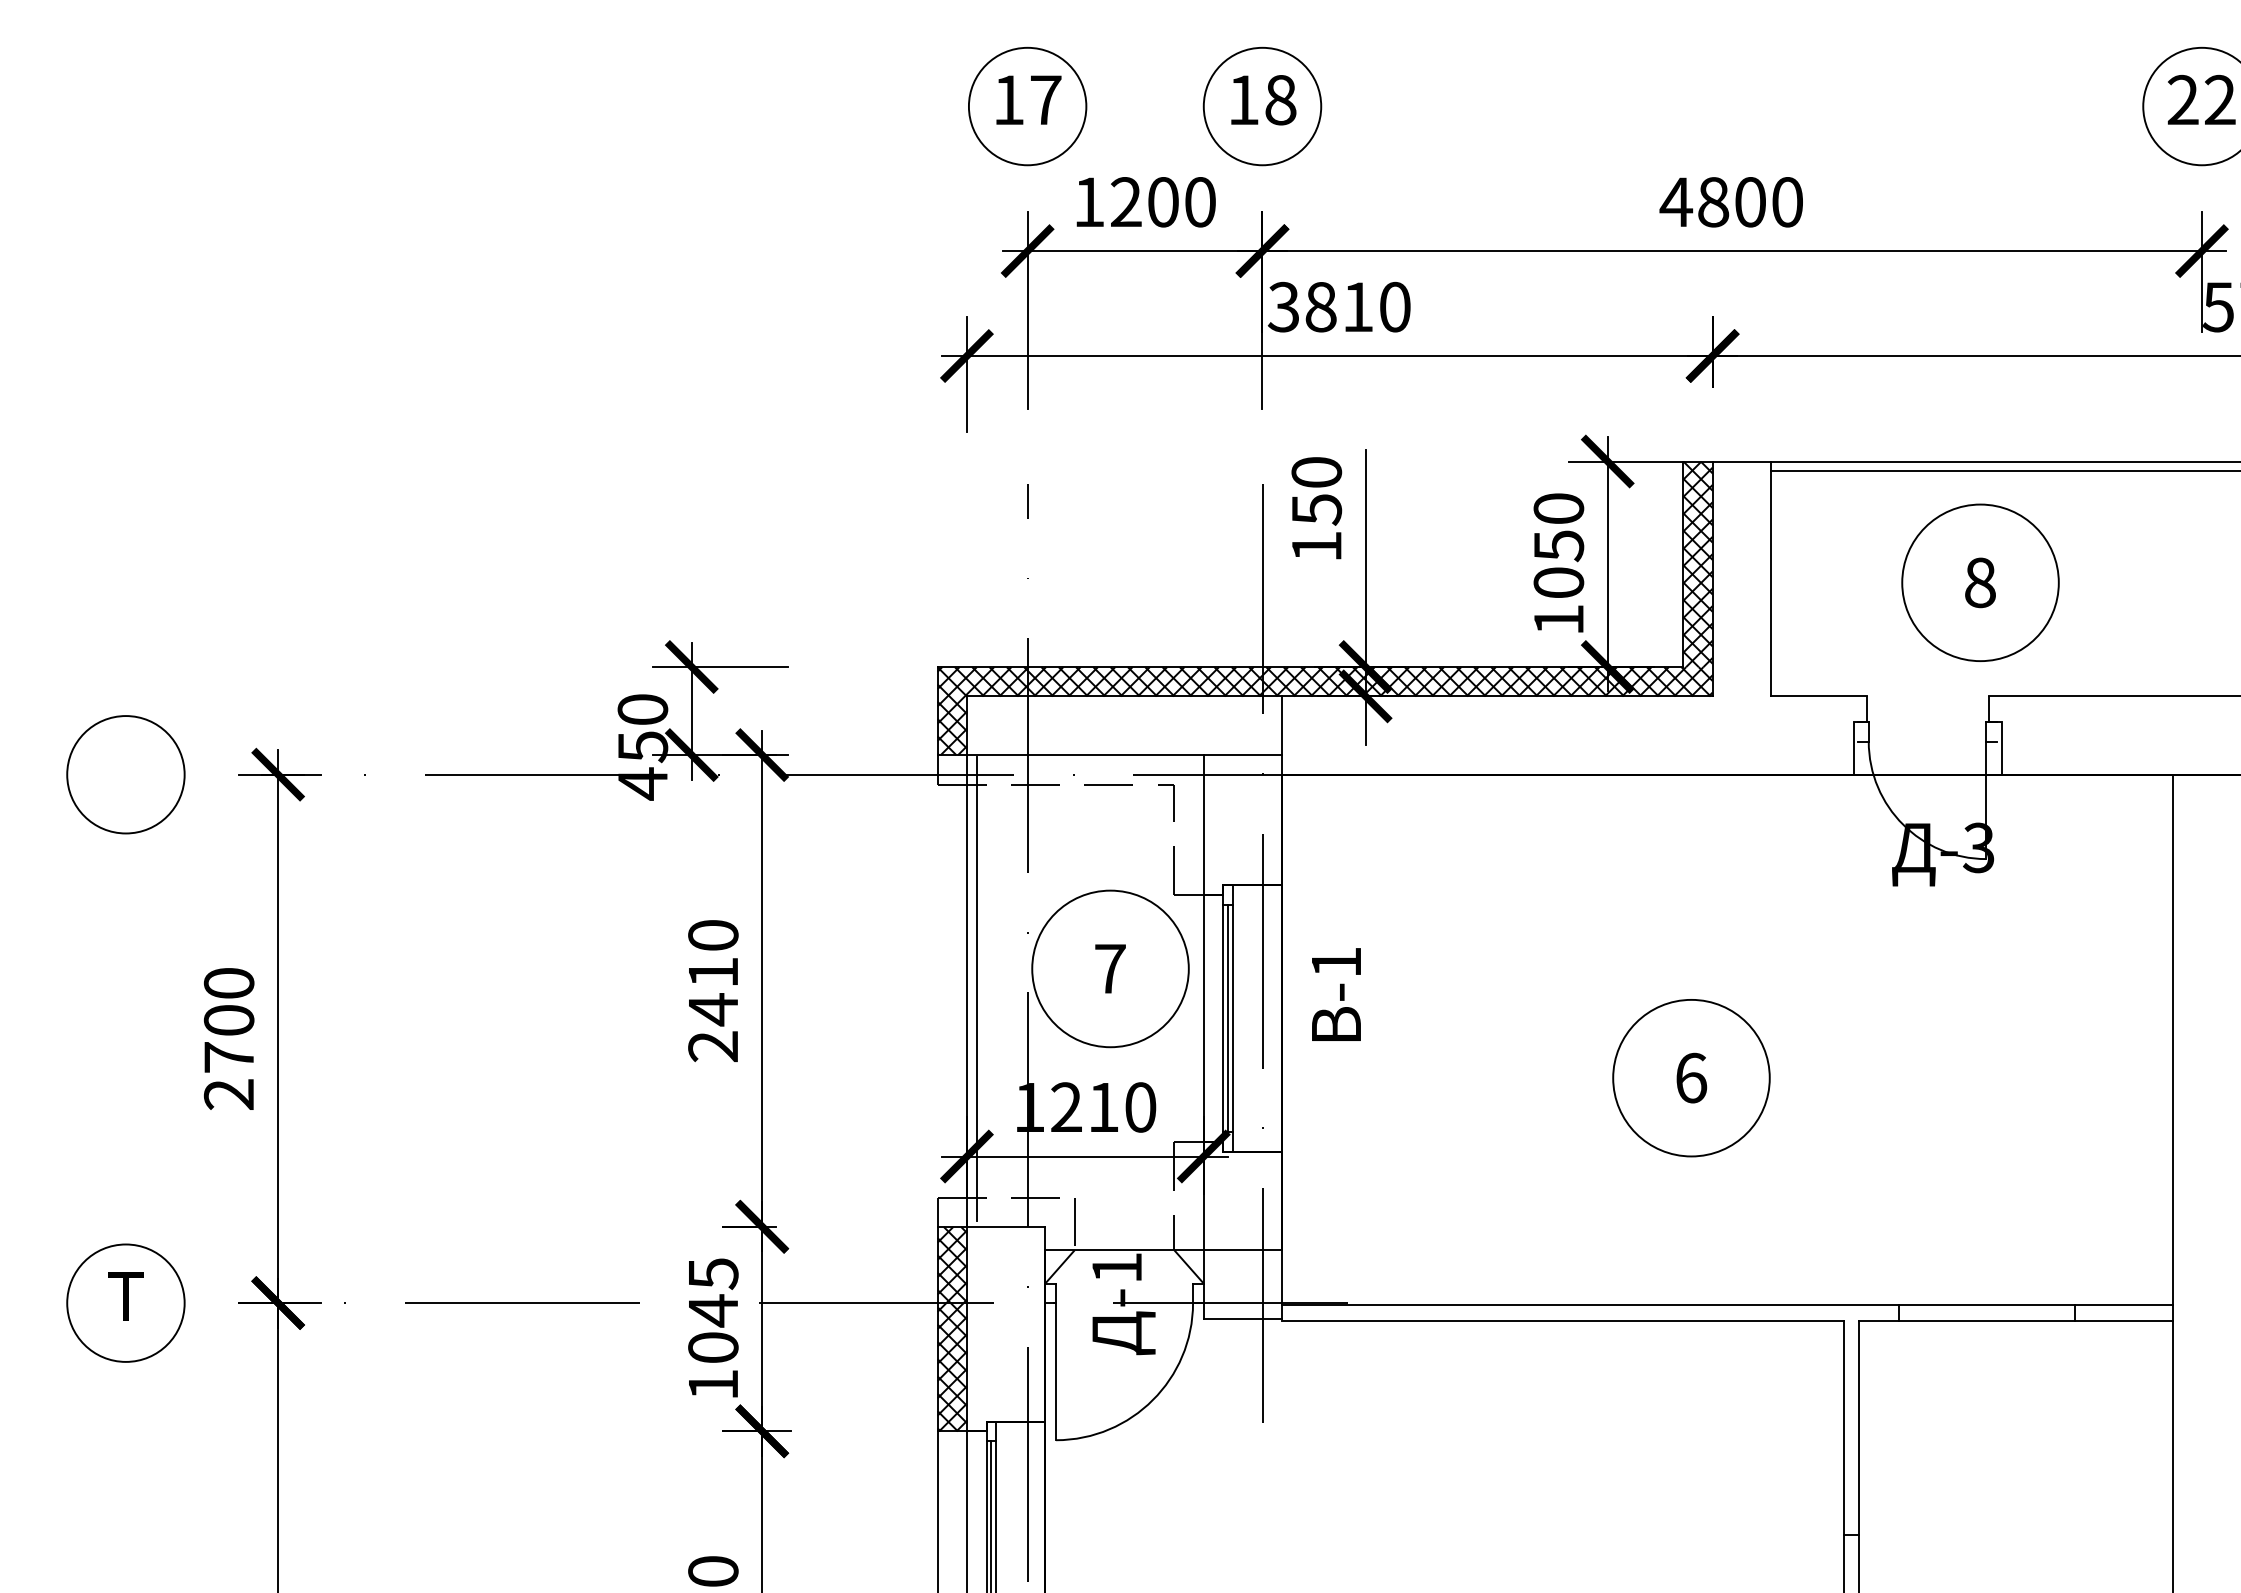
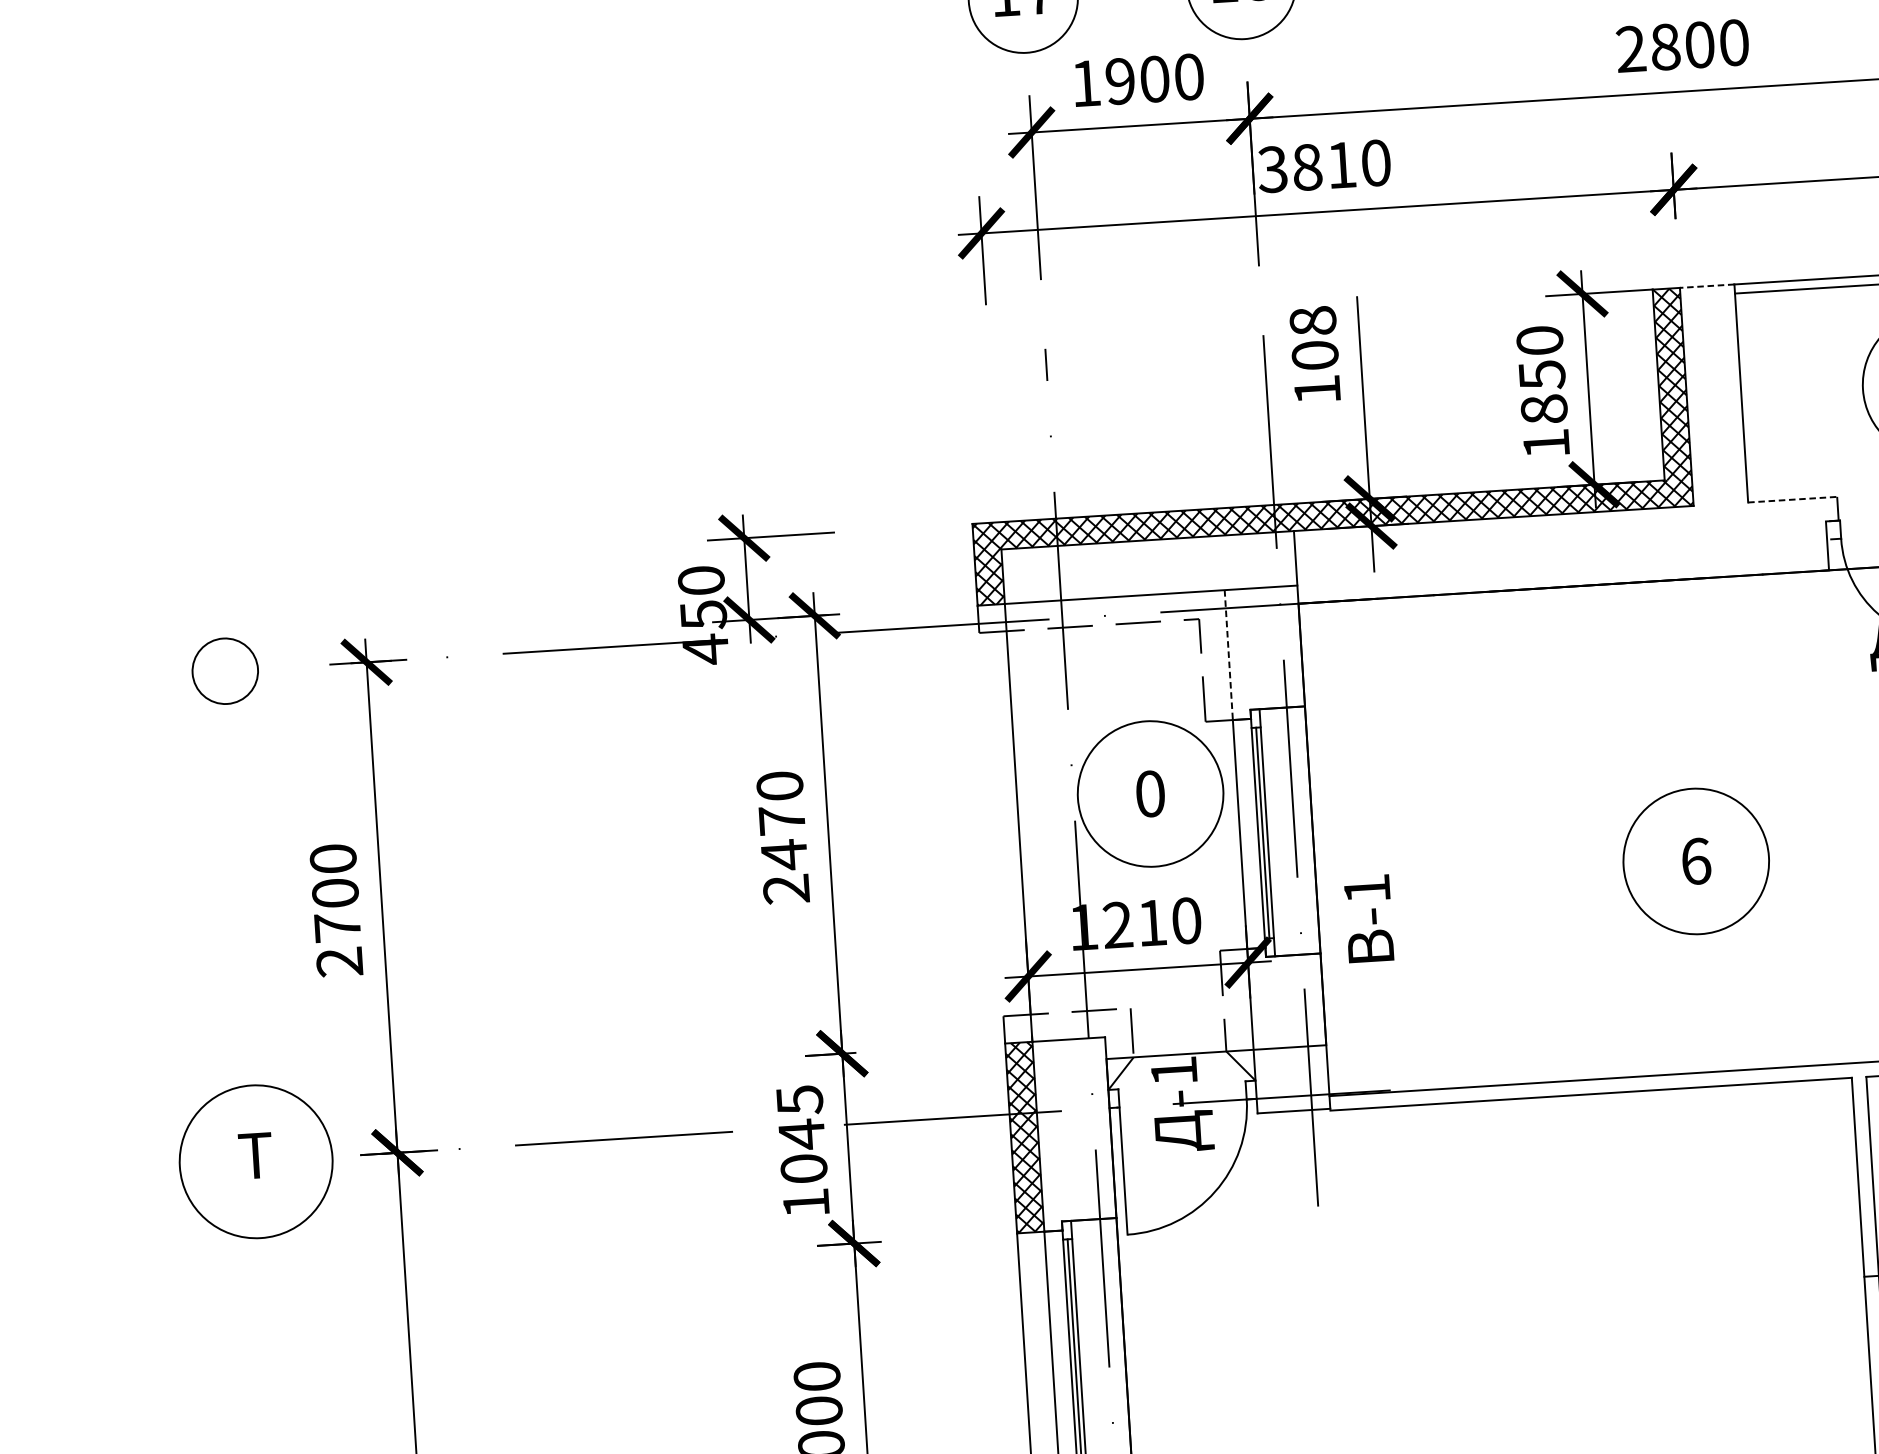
text: (1676, 201) -> (1631, 48), 4800 -> 2800
text: (1126, 202) -> (1120, 81), 1200 -> 1900
line: (1741, 461) -> (1706, 286), solid -> dashed
text: (1316, 491) -> (1313, 338), 150 -> 108
text: (1558, 582) -> (1543, 409), 1050 -> 1850
line: (1819, 696) -> (1792, 499), solid -> dashed
circle: (125, 774) -> (224, 671), size x0.6
line: (1203, 825) -> (1228, 655), solid -> dashed
text: (1110, 968) -> (1150, 793), 7 -> 0
text: (713, 972) -> (782, 820), 2410 -> 2470
line: (976, 989) -> (1027, 820), removed
text: (1336, 994) -> (1369, 918), moved
circle: (125, 1302) -> (255, 1161), size x1.4

